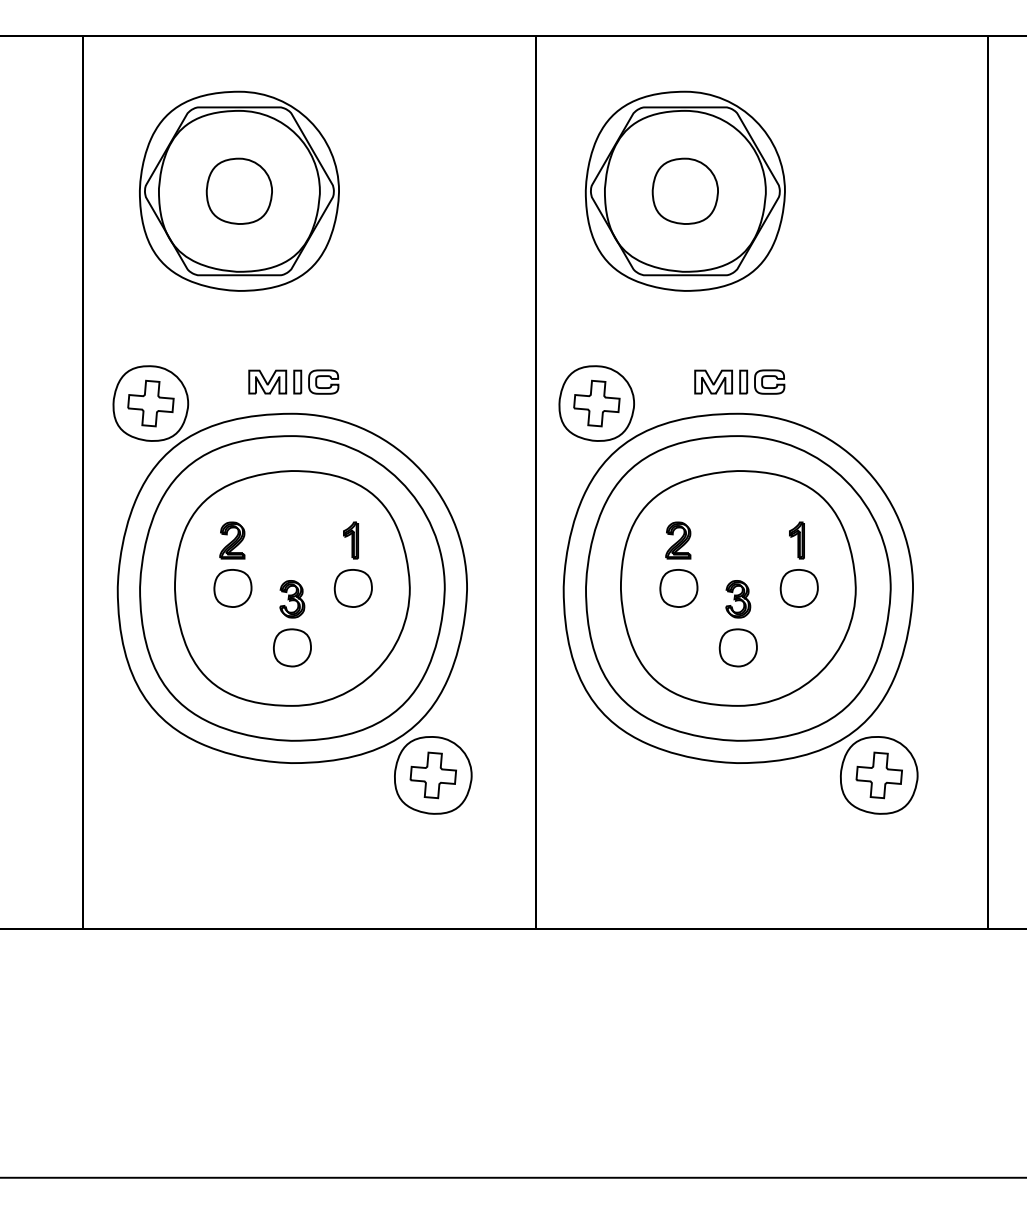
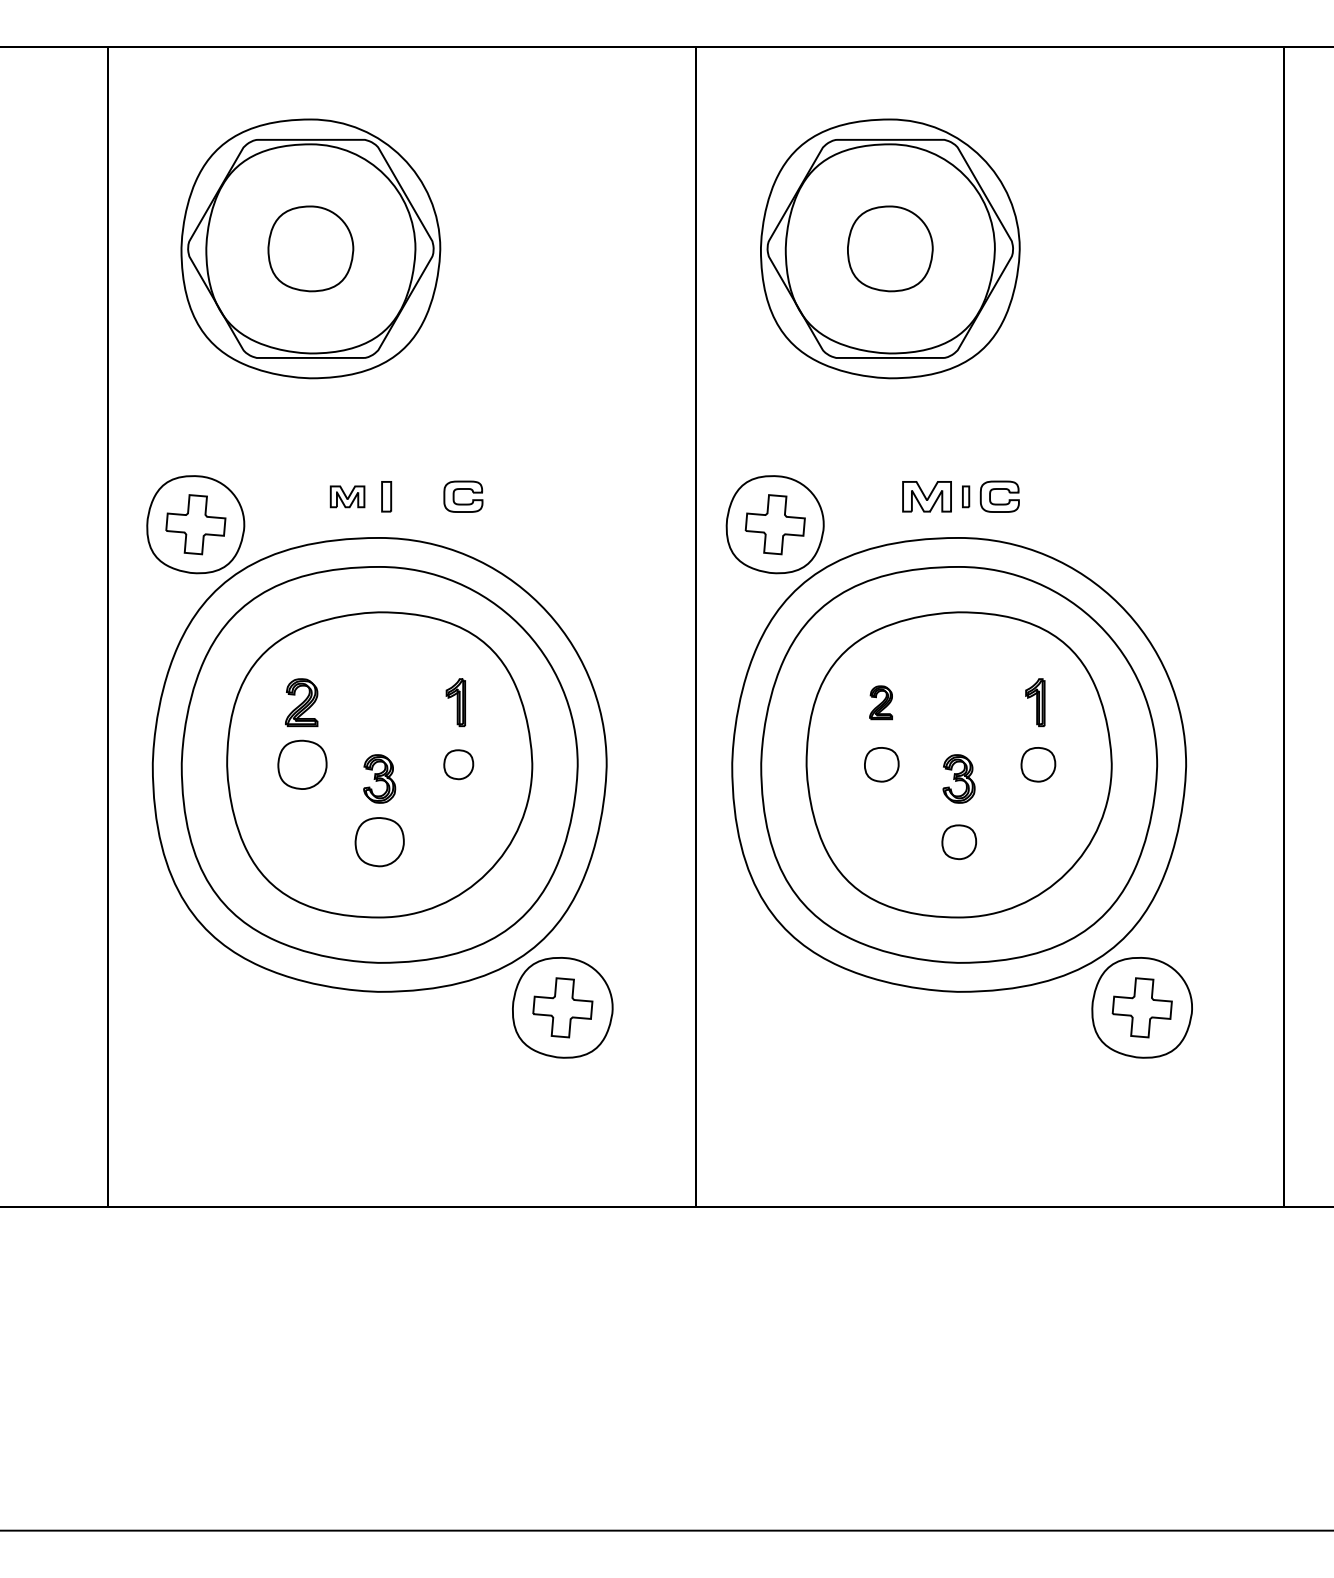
part: (323, 376) -> (463, 489), moved
part: (267, 381) -> (347, 496), size x0.7
part: (743, 381) -> (965, 496), size x0.7
part: (677, 540) -> (880, 702), size x0.7
part: (353, 588) -> (458, 764), size x0.6
part: (678, 588) -> (881, 764), size x0.7
part: (799, 588) -> (1038, 764), size x0.7
part: (738, 648) -> (959, 842), size x0.7

